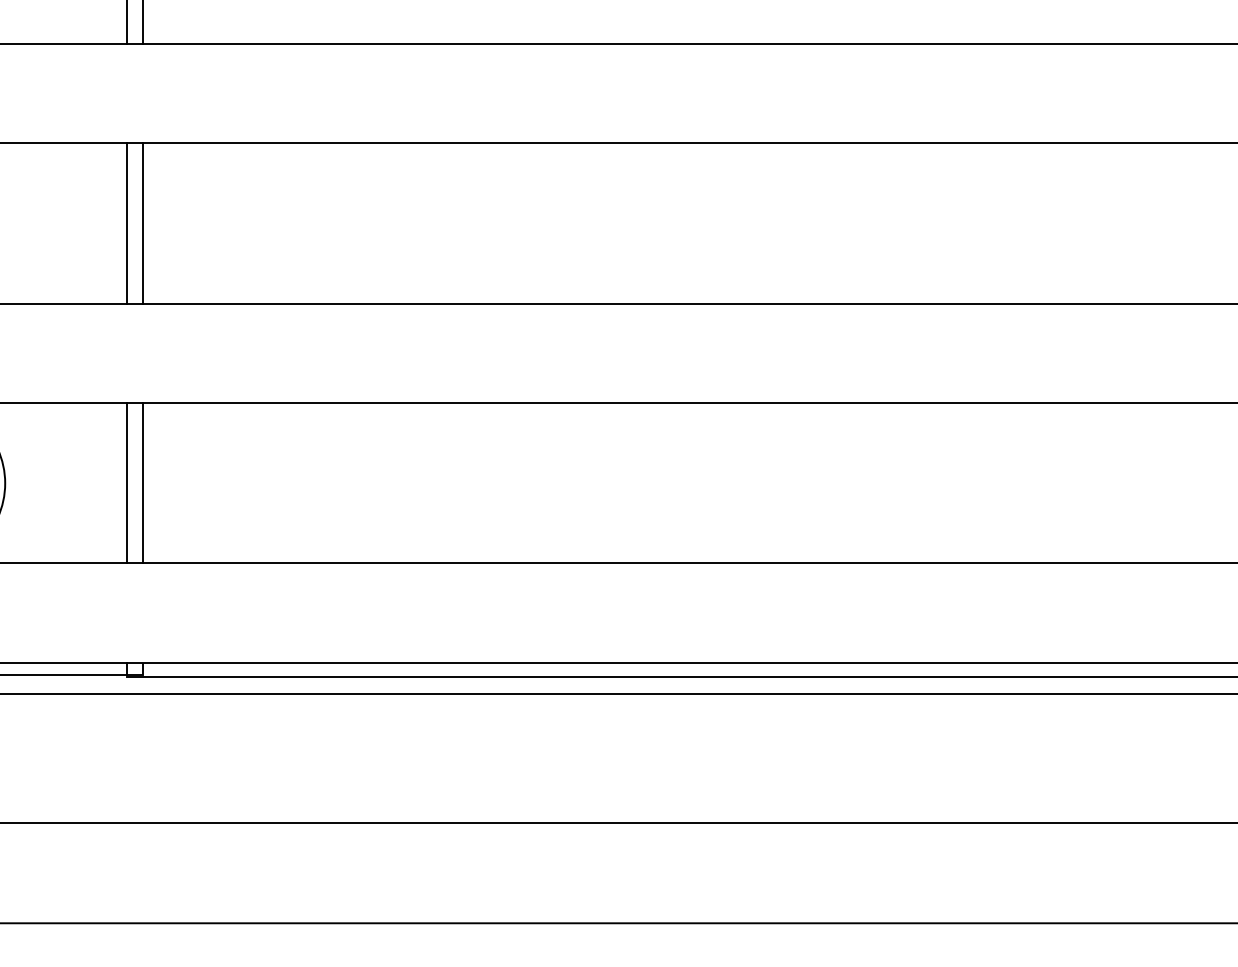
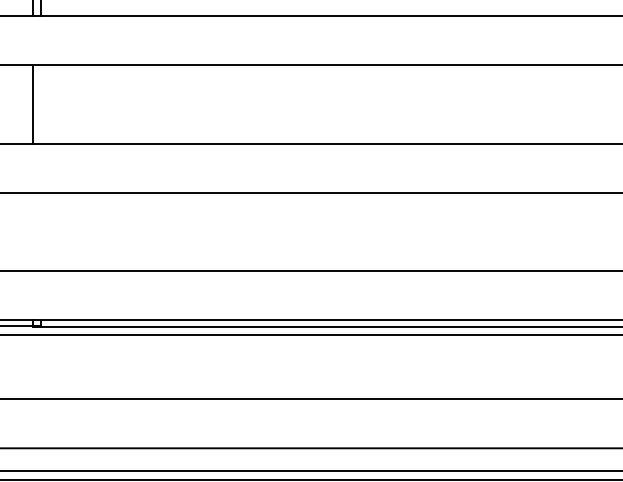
line: (143, 222) -> (41, 103), removed
line: (127, 482) -> (33, 231), removed
line: (143, 482) -> (41, 231), removed

